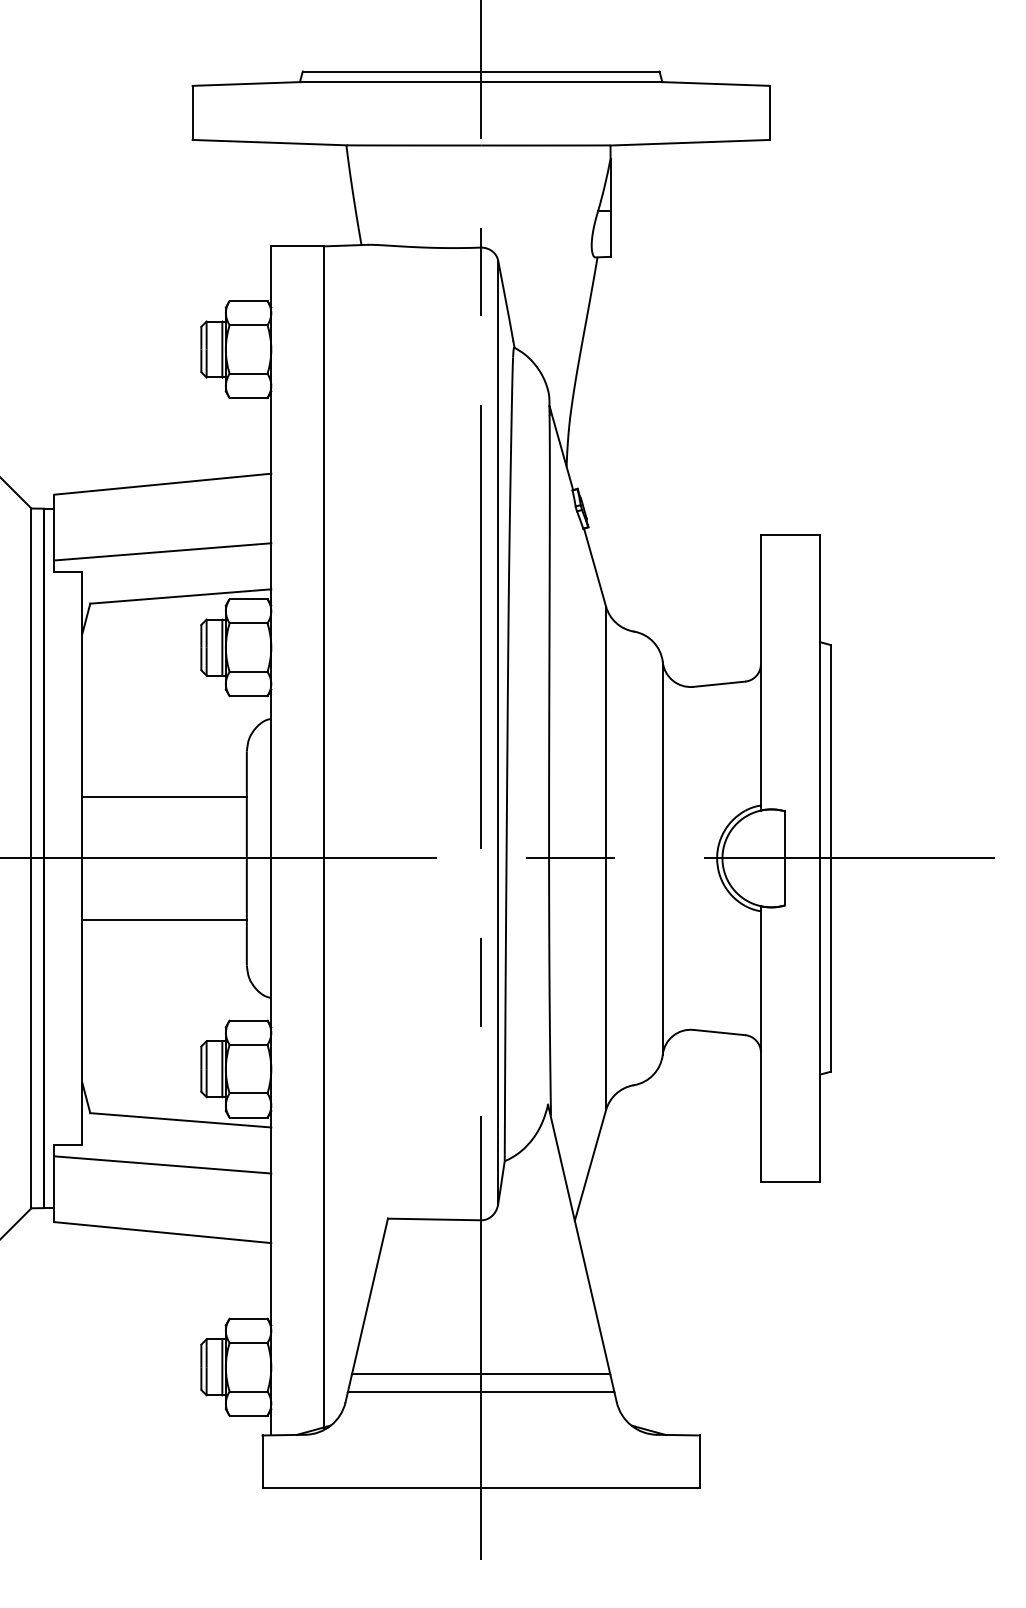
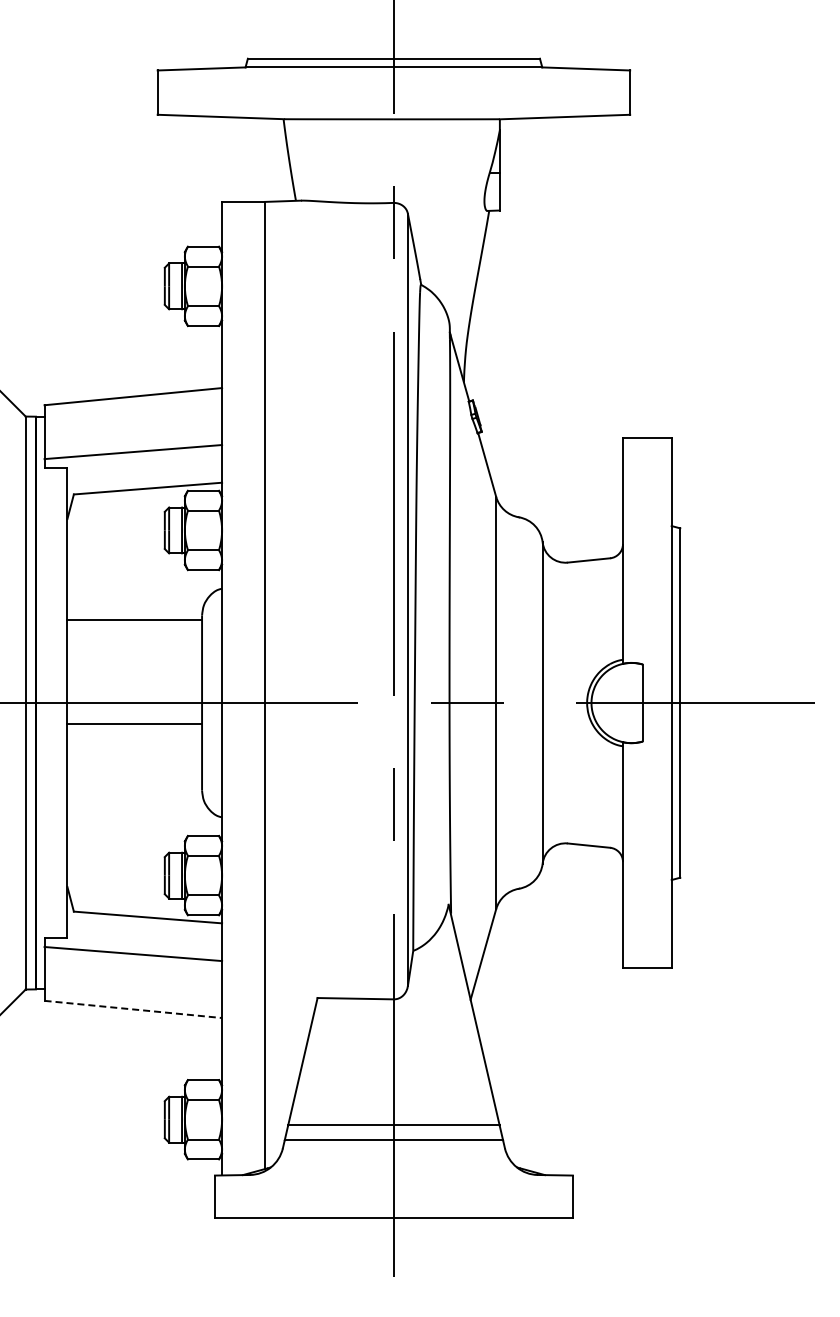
line: (164, 796) -> (134, 619), moved
line: (164, 920) -> (134, 724), moved
line: (163, 1232) -> (133, 1009), solid -> dashed

